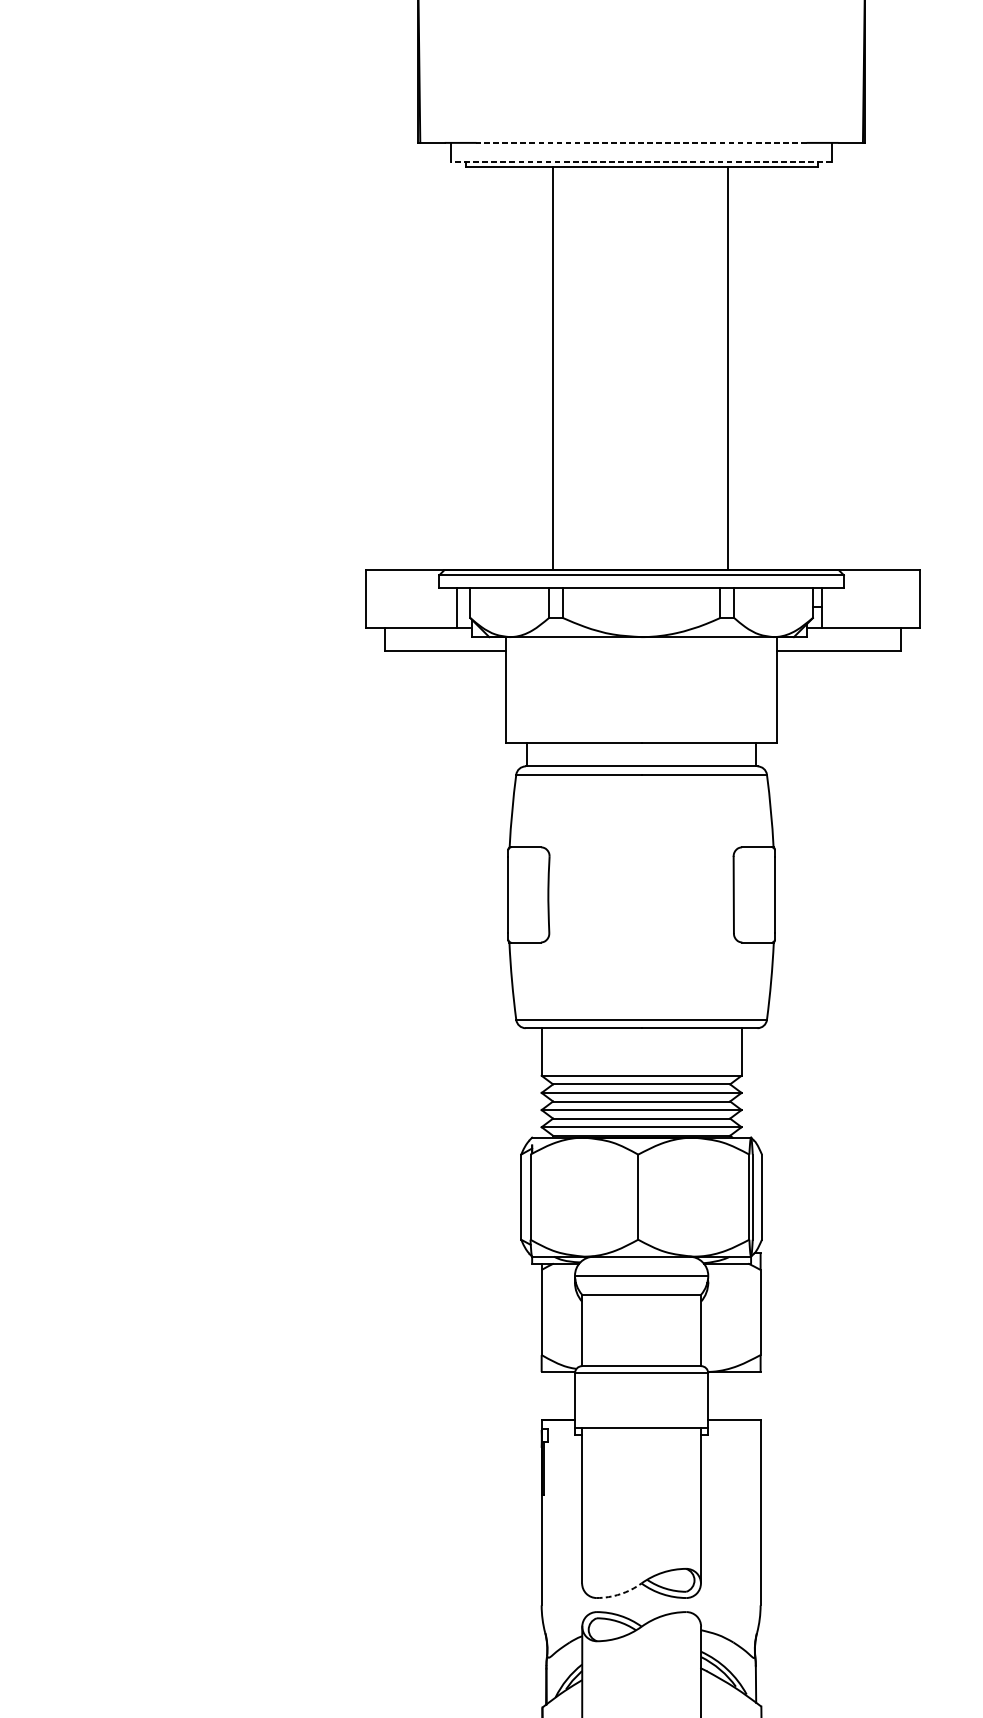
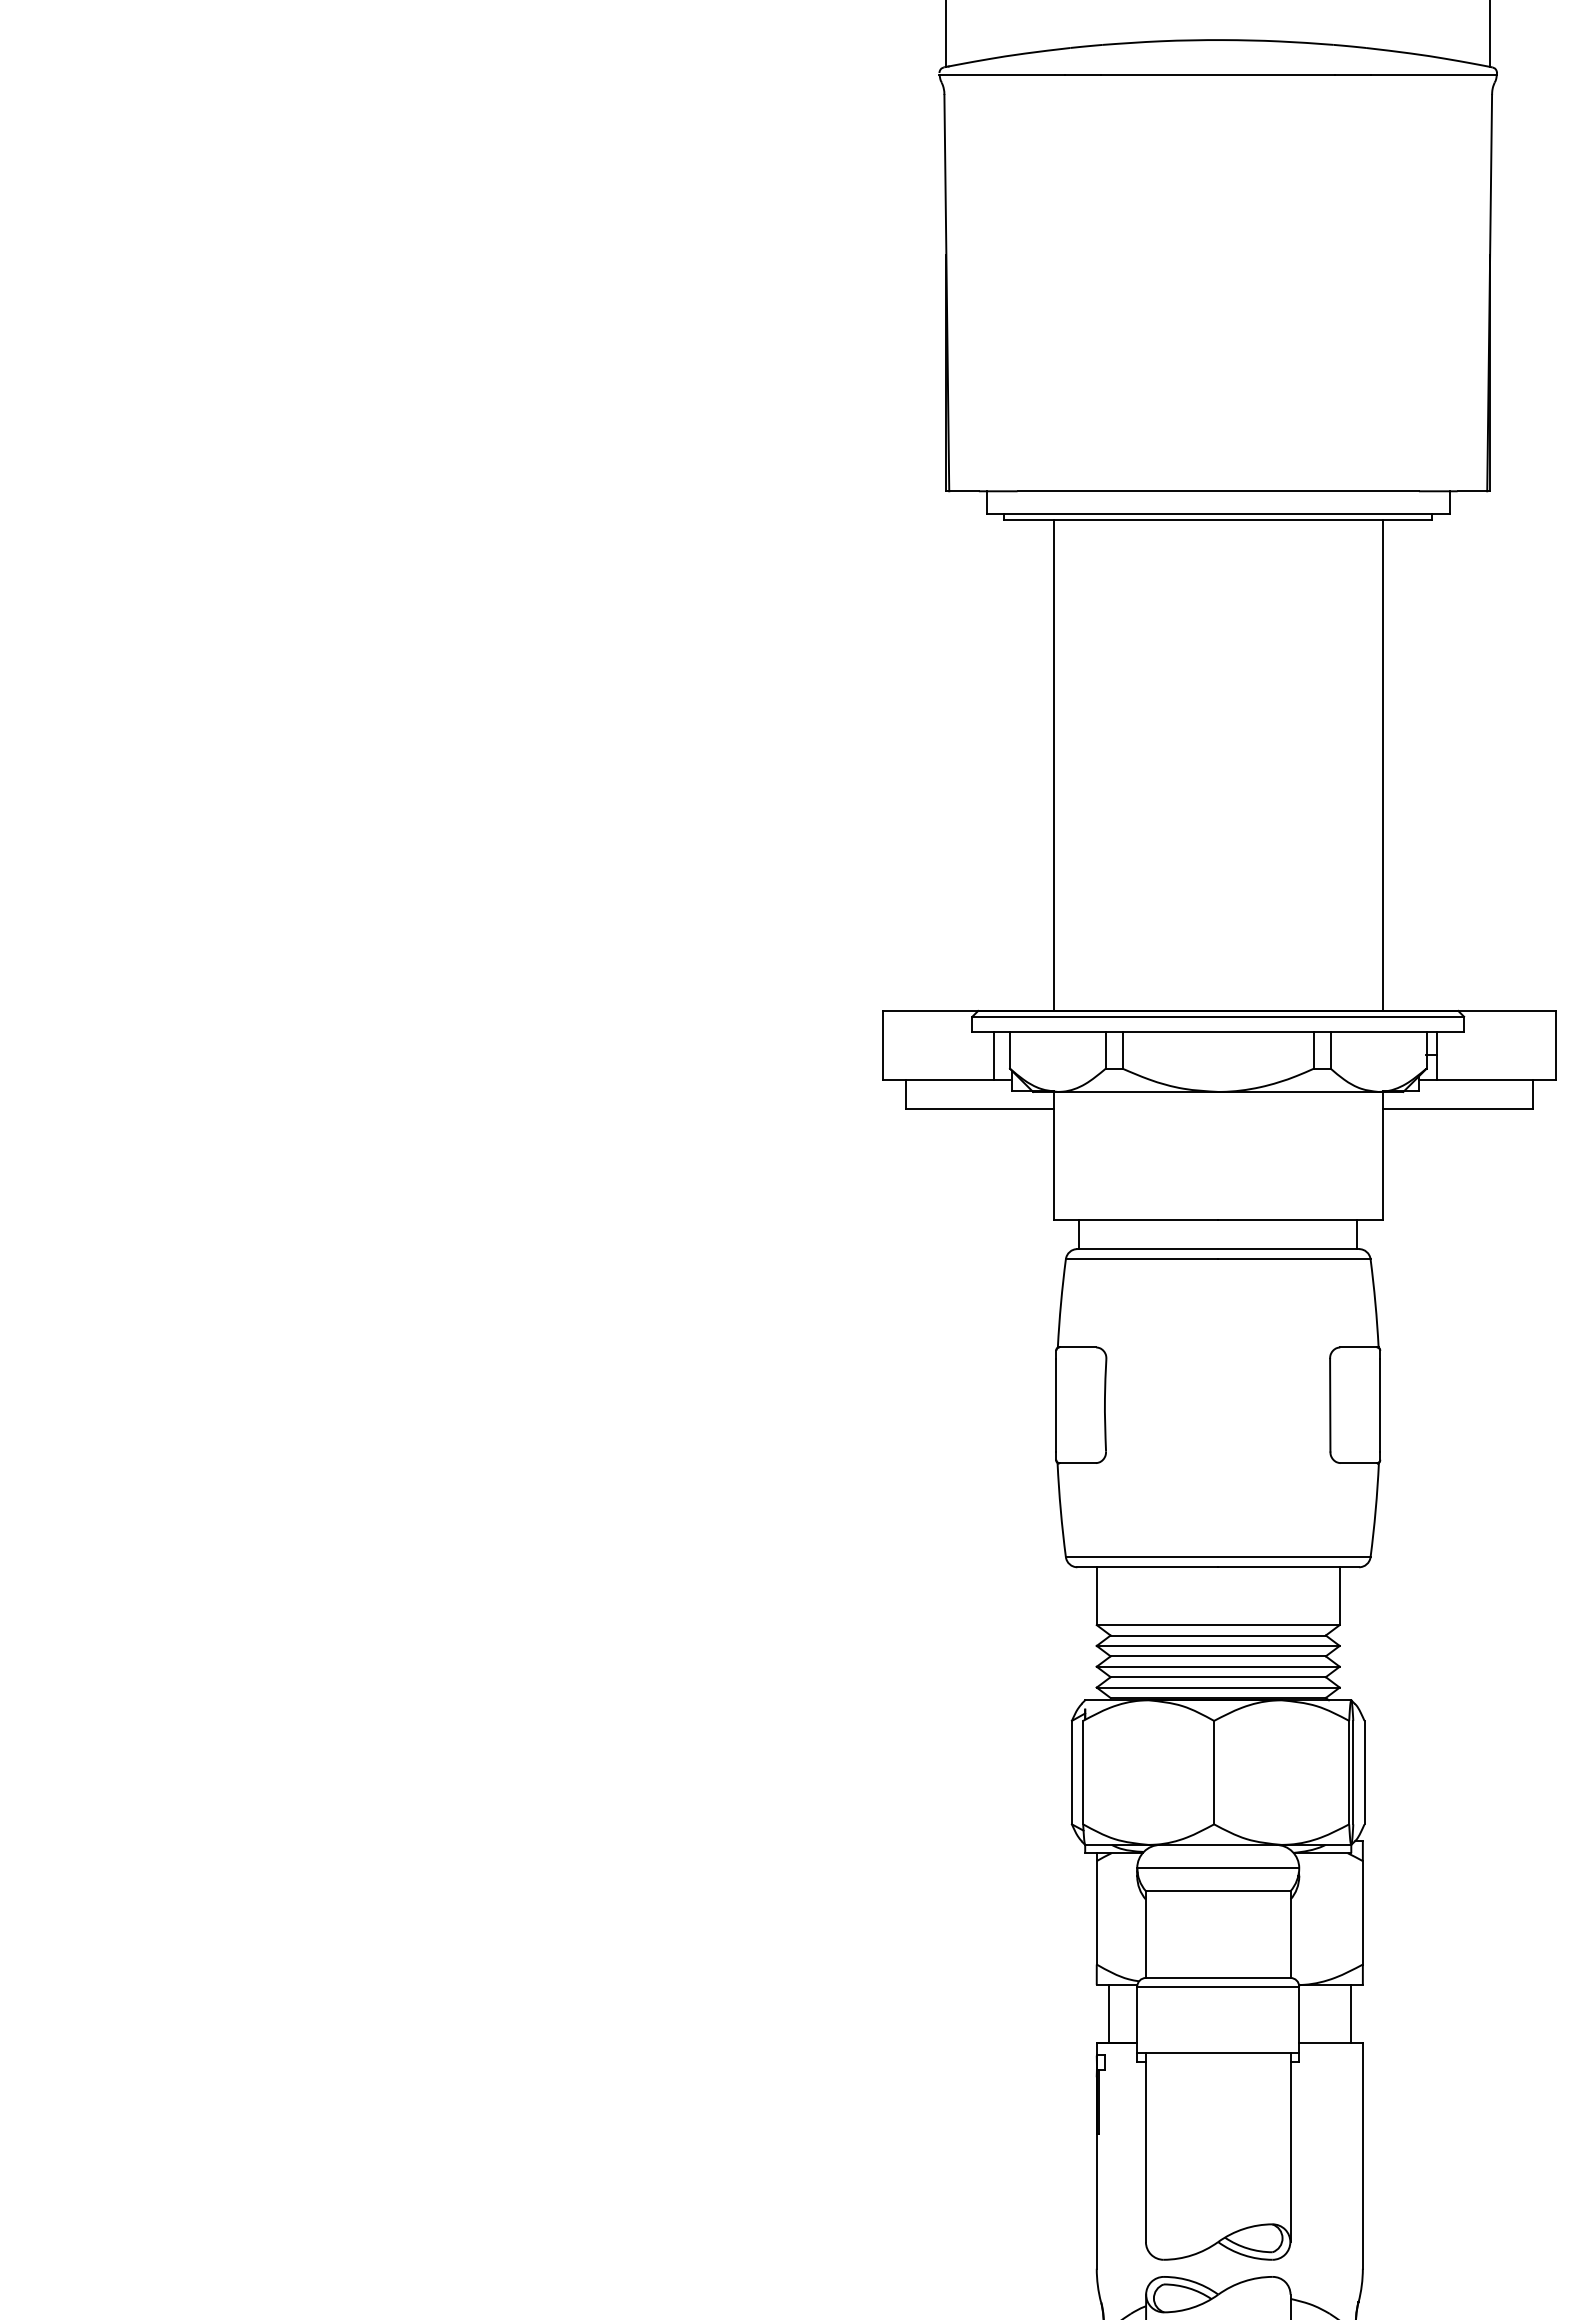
line: (641, 143) -> (1218, 491), dashed -> solid
line: (641, 161) -> (1217, 514), dashed -> solid
line: (552, 368) -> (1053, 765), moved
line: (728, 368) -> (1382, 765), moved
line: (551, 1395) -> (1108, 2013), added
line: (750, 1395) -> (1350, 2013), added
arc: (620, 1594) -> (1192, 2255), dashed -> solid

